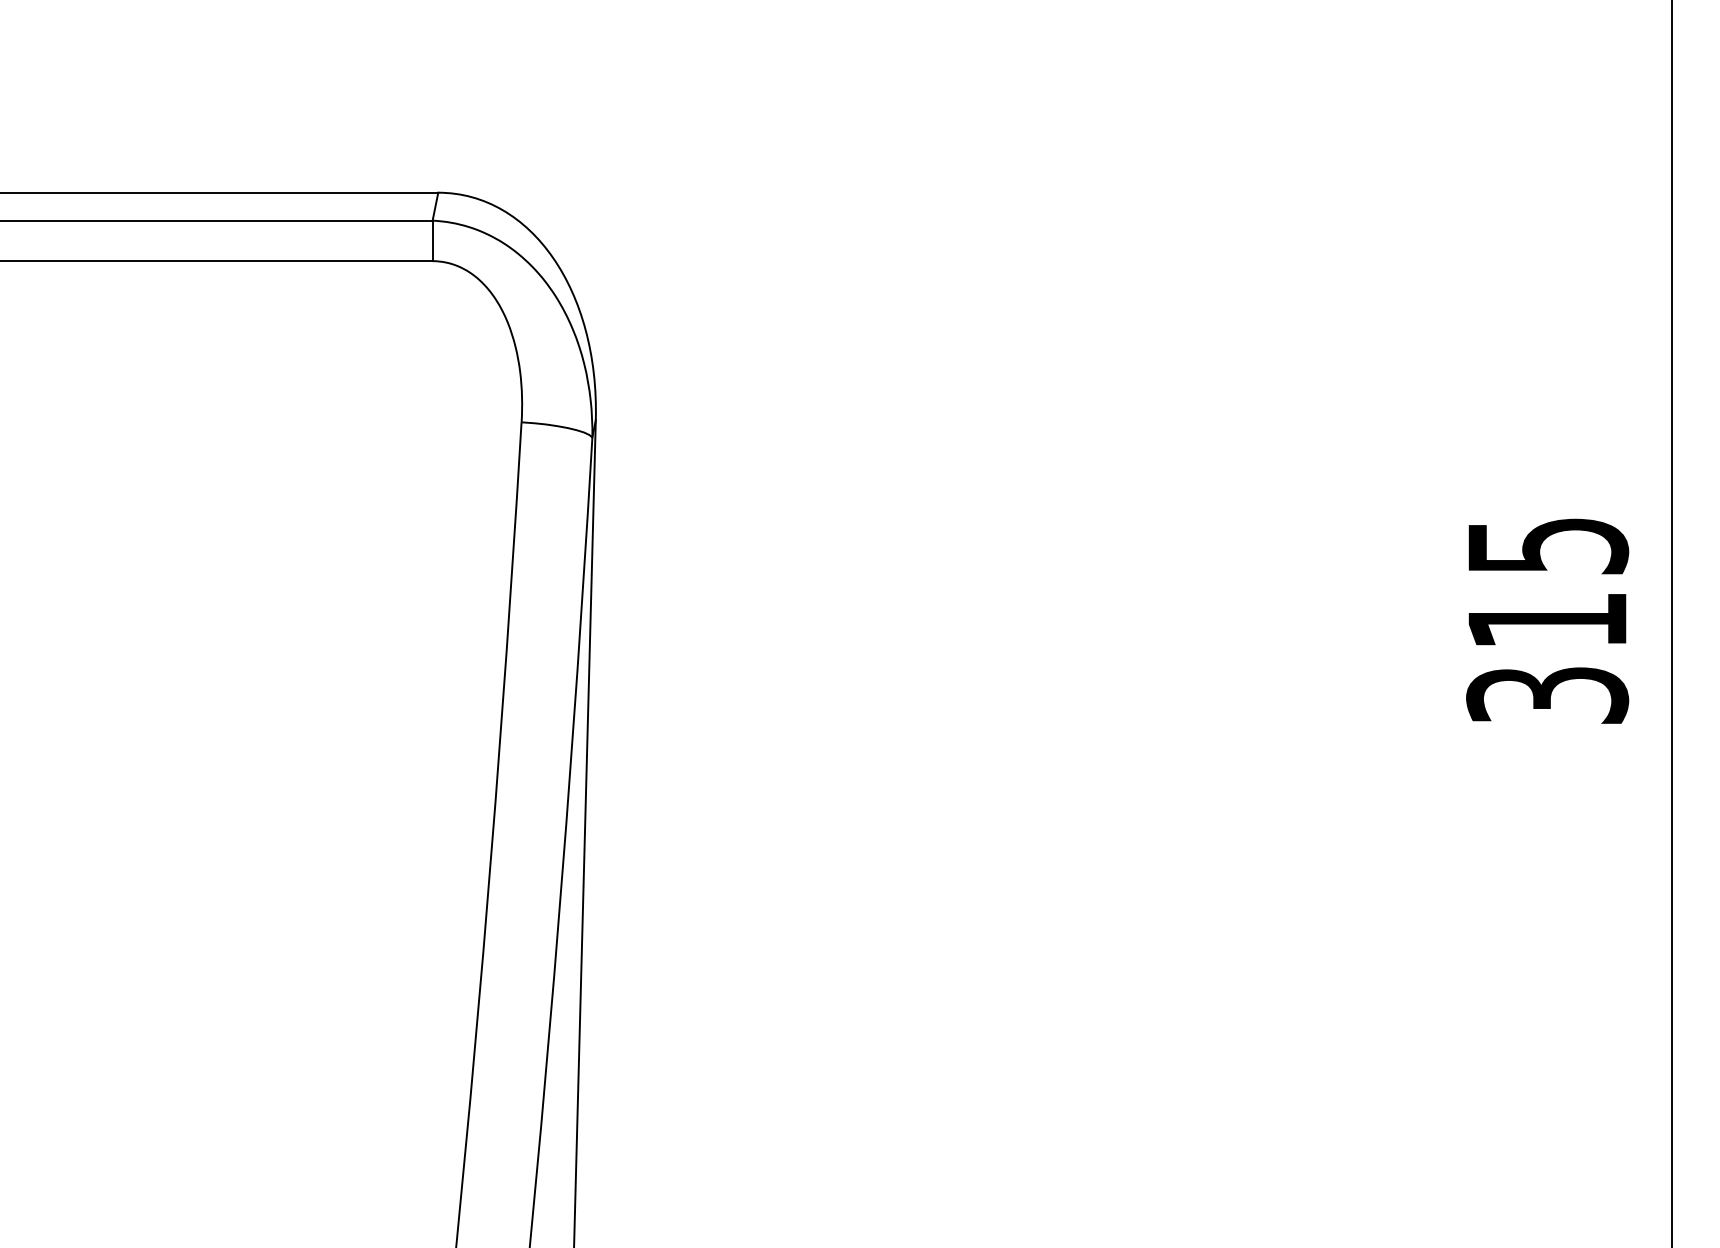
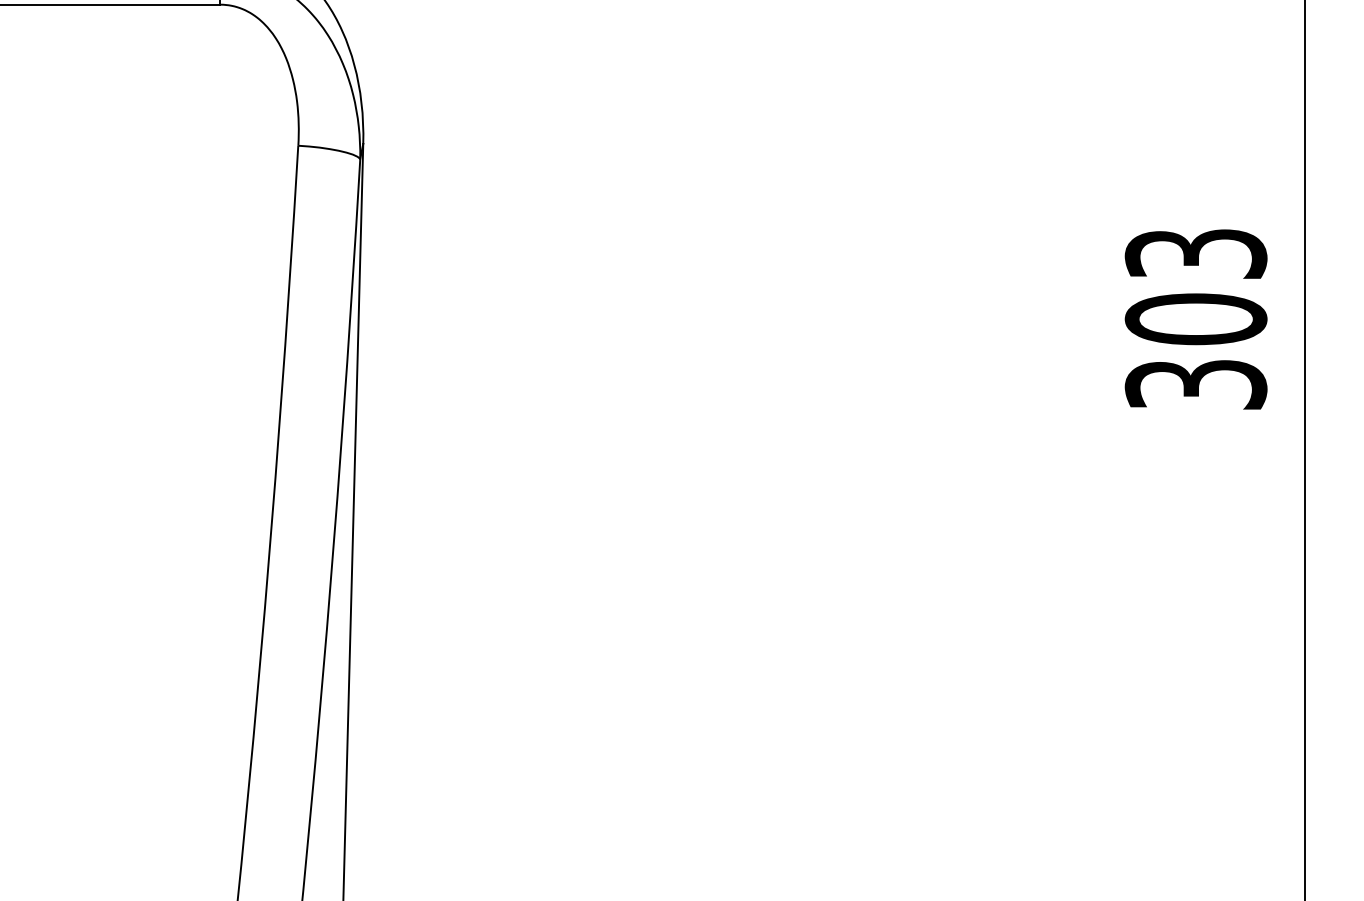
text: (1547, 584) -> (1196, 287), 315 -> 303

